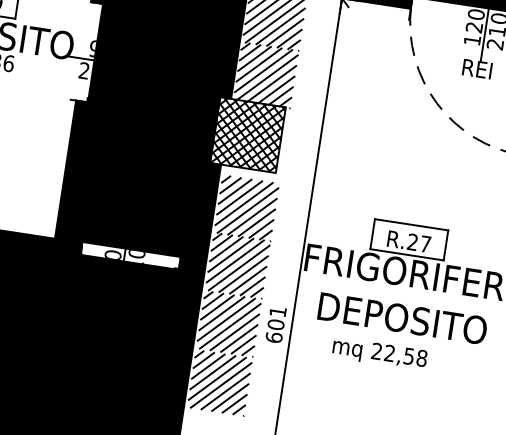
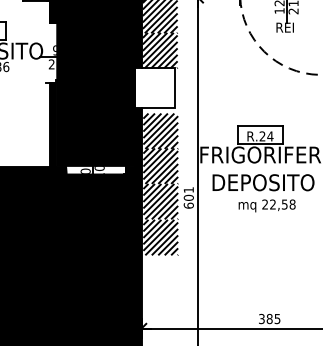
hatch: (247, 134) -> (154, 87), removed
text: (425, 244) -> (270, 136), R.27 -> R.24
text: (378, 353) -> (266, 205), moved

